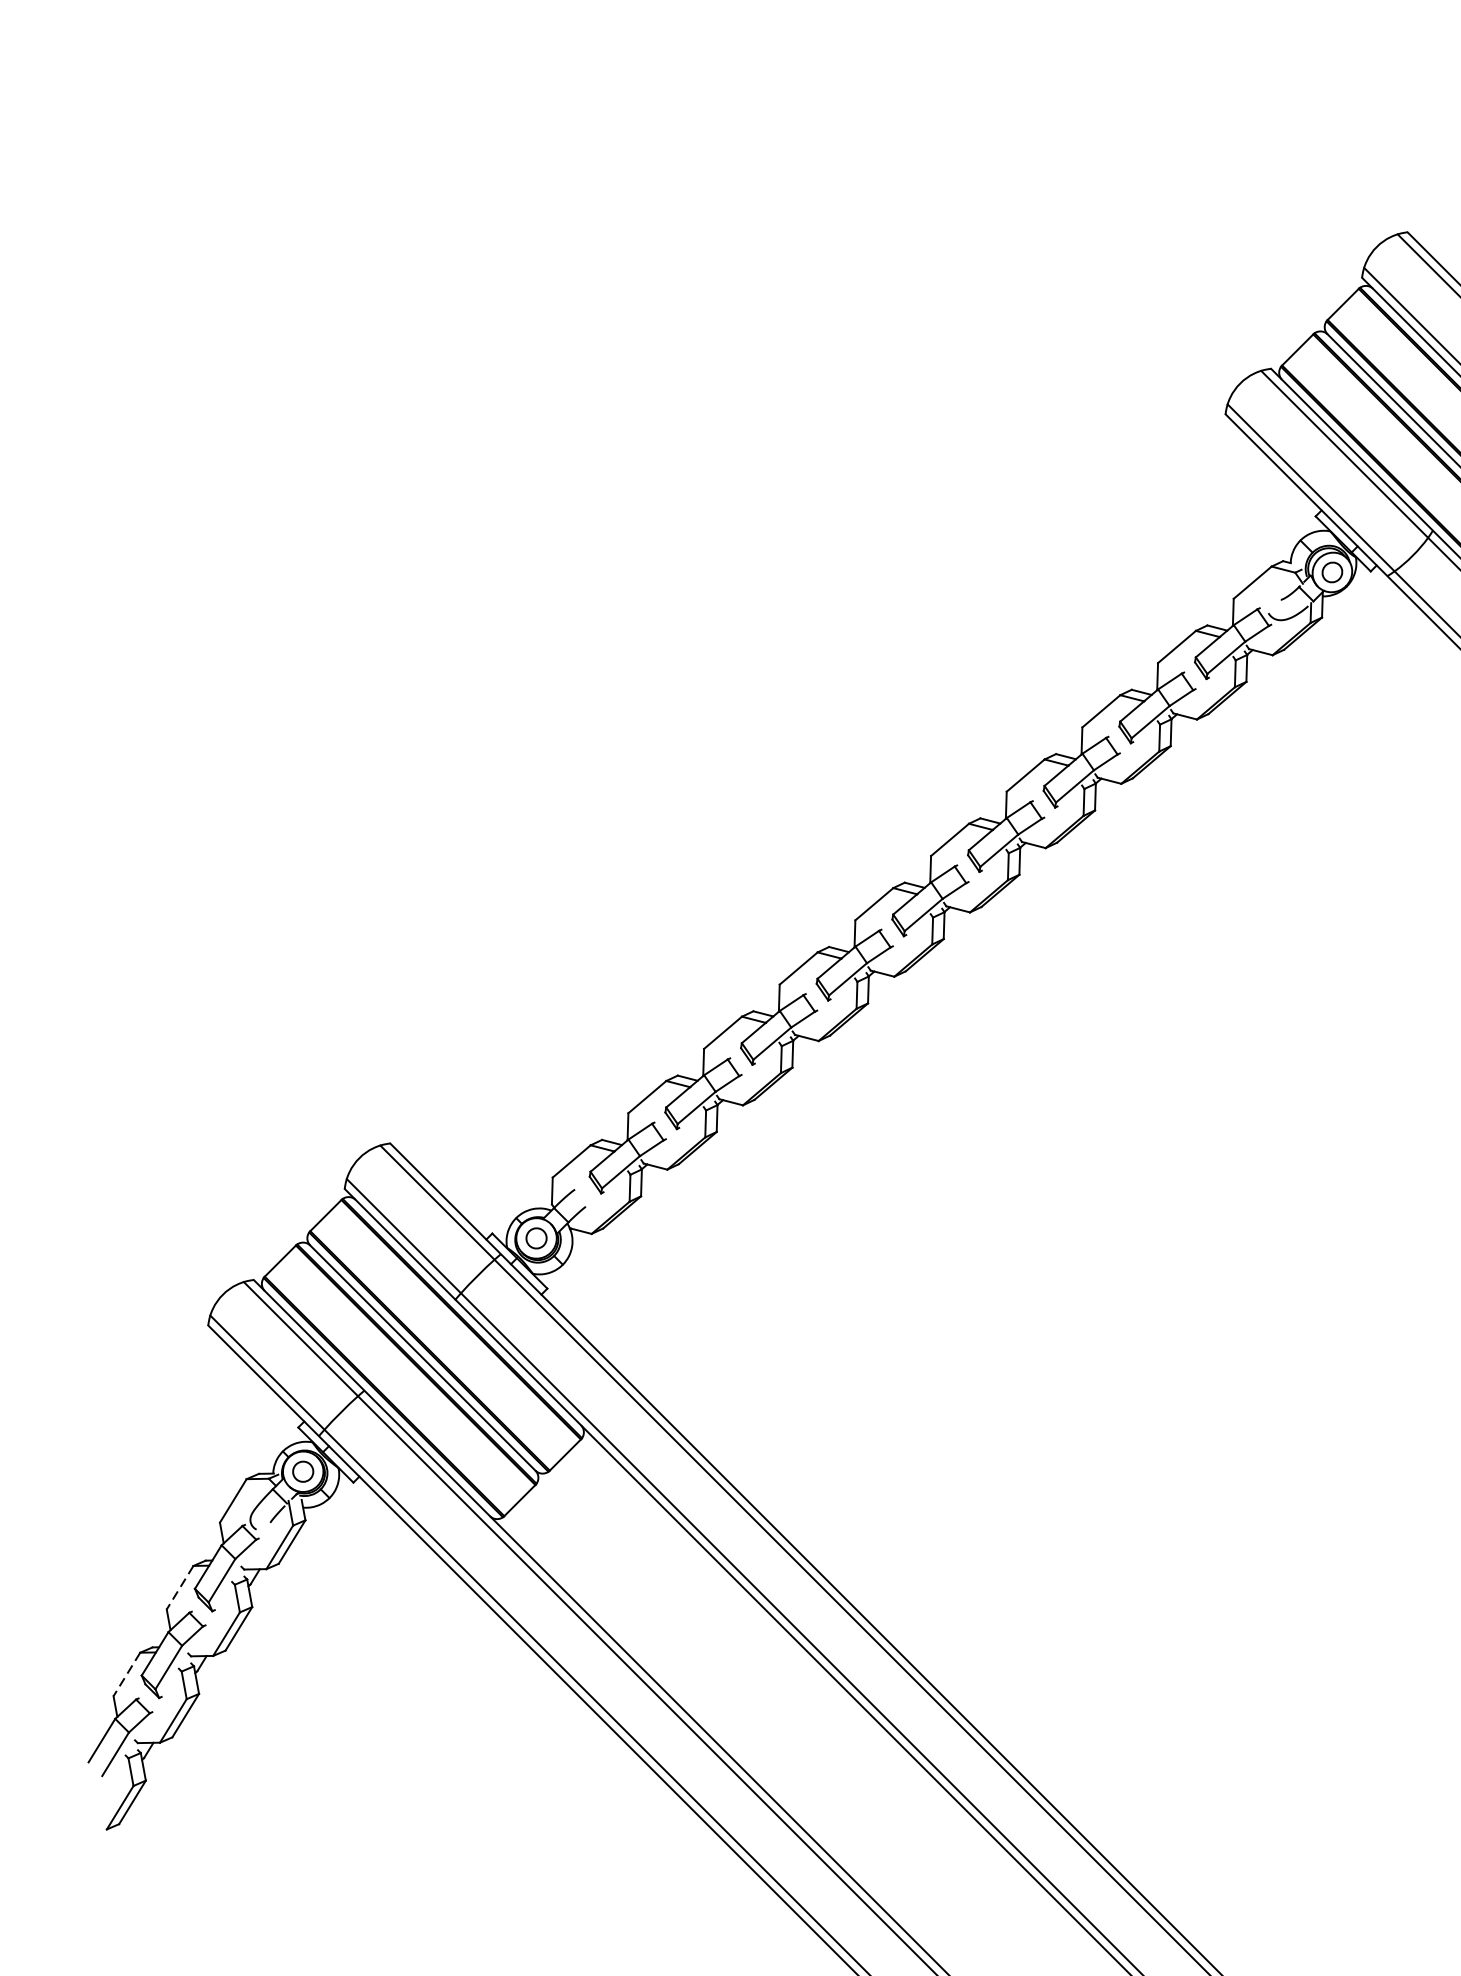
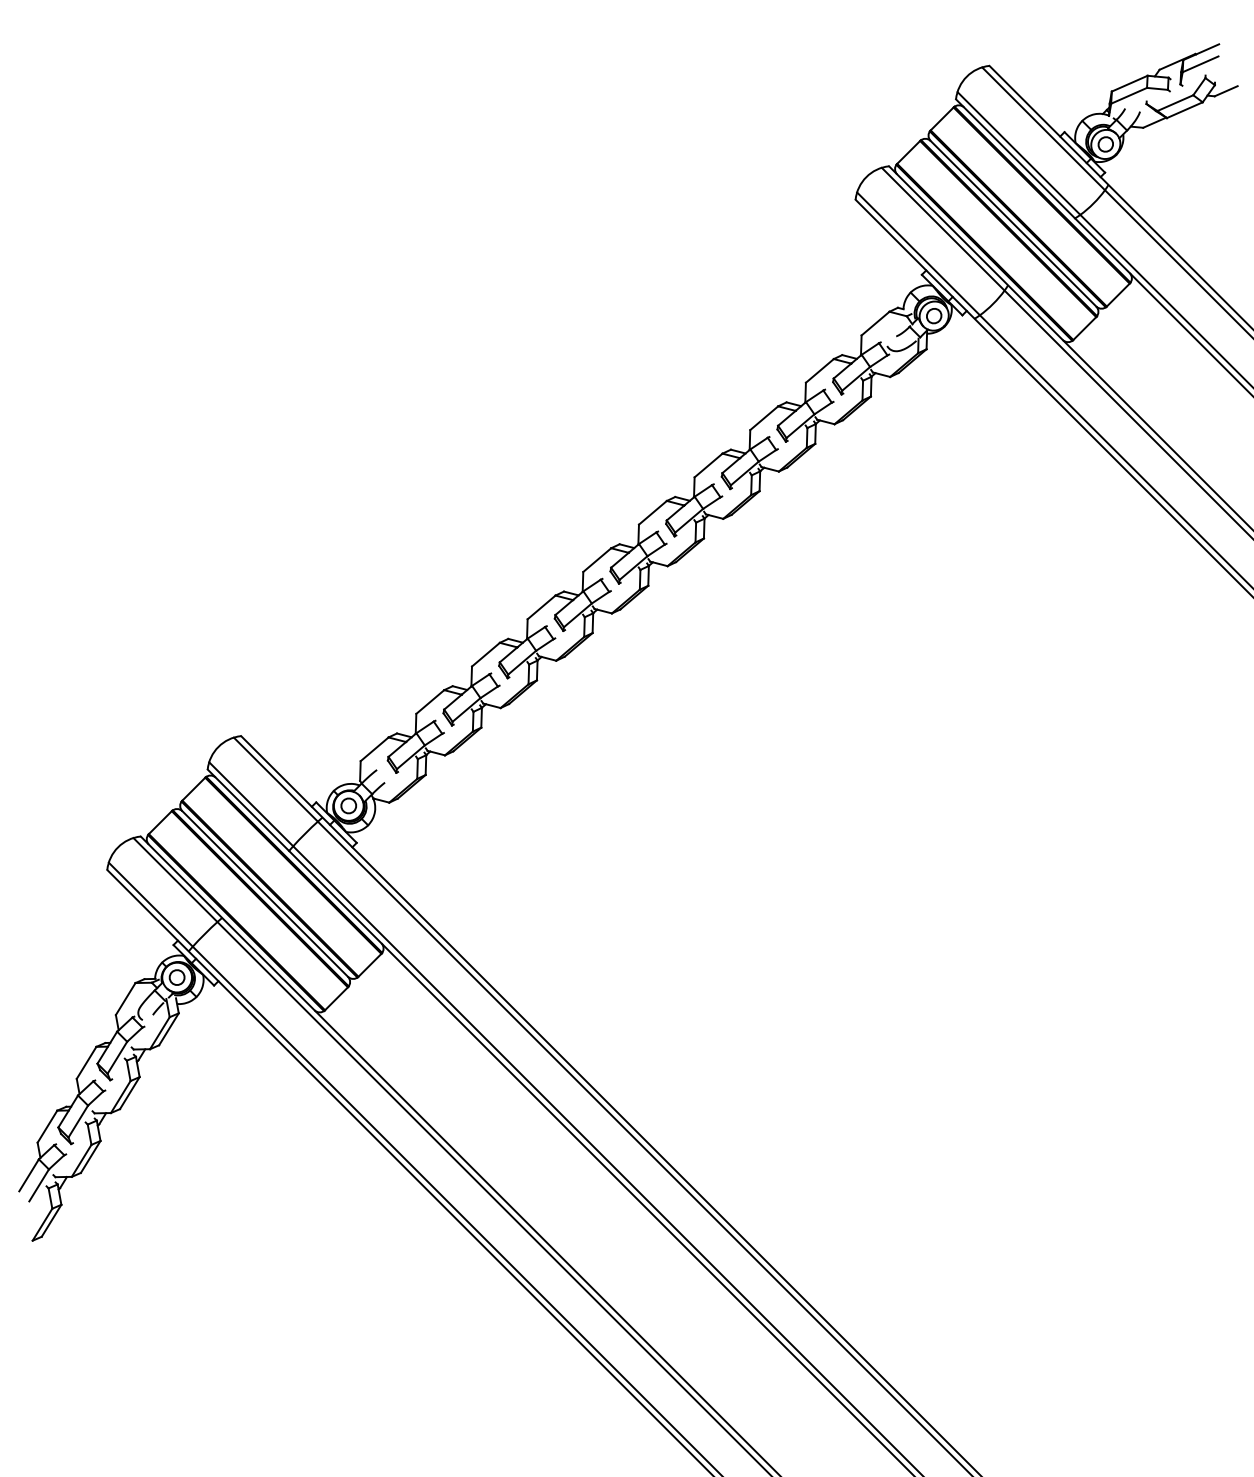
line: (179, 1587) -> (86, 1062), dashed -> solid
line: (126, 1674) -> (47, 1126), dashed -> solid

